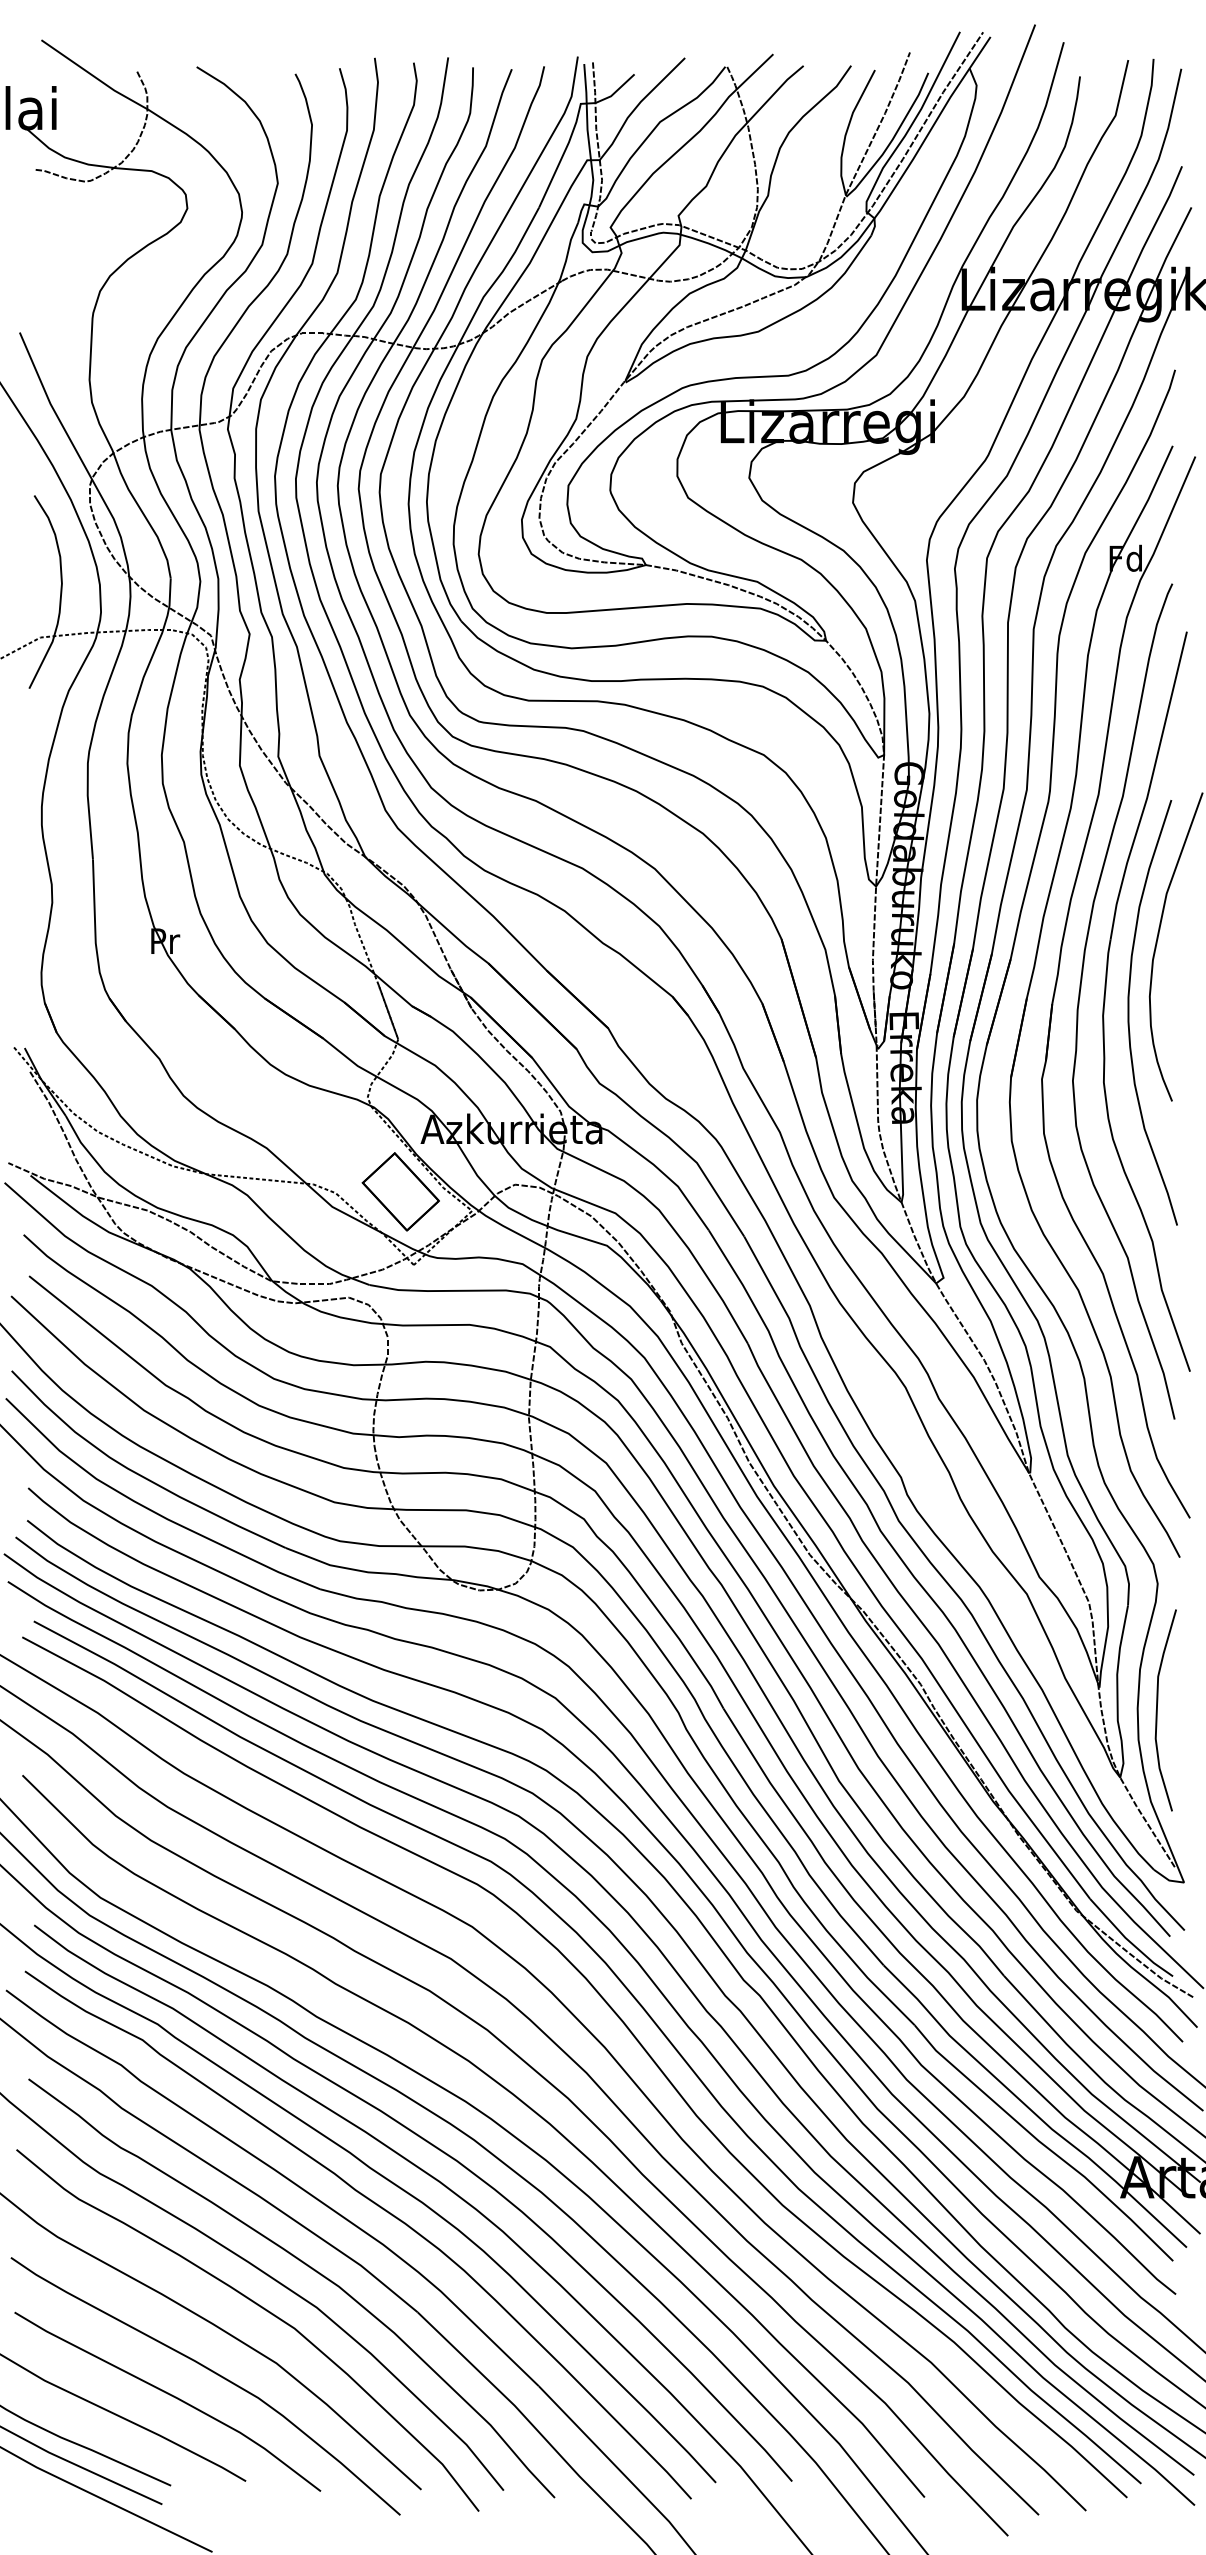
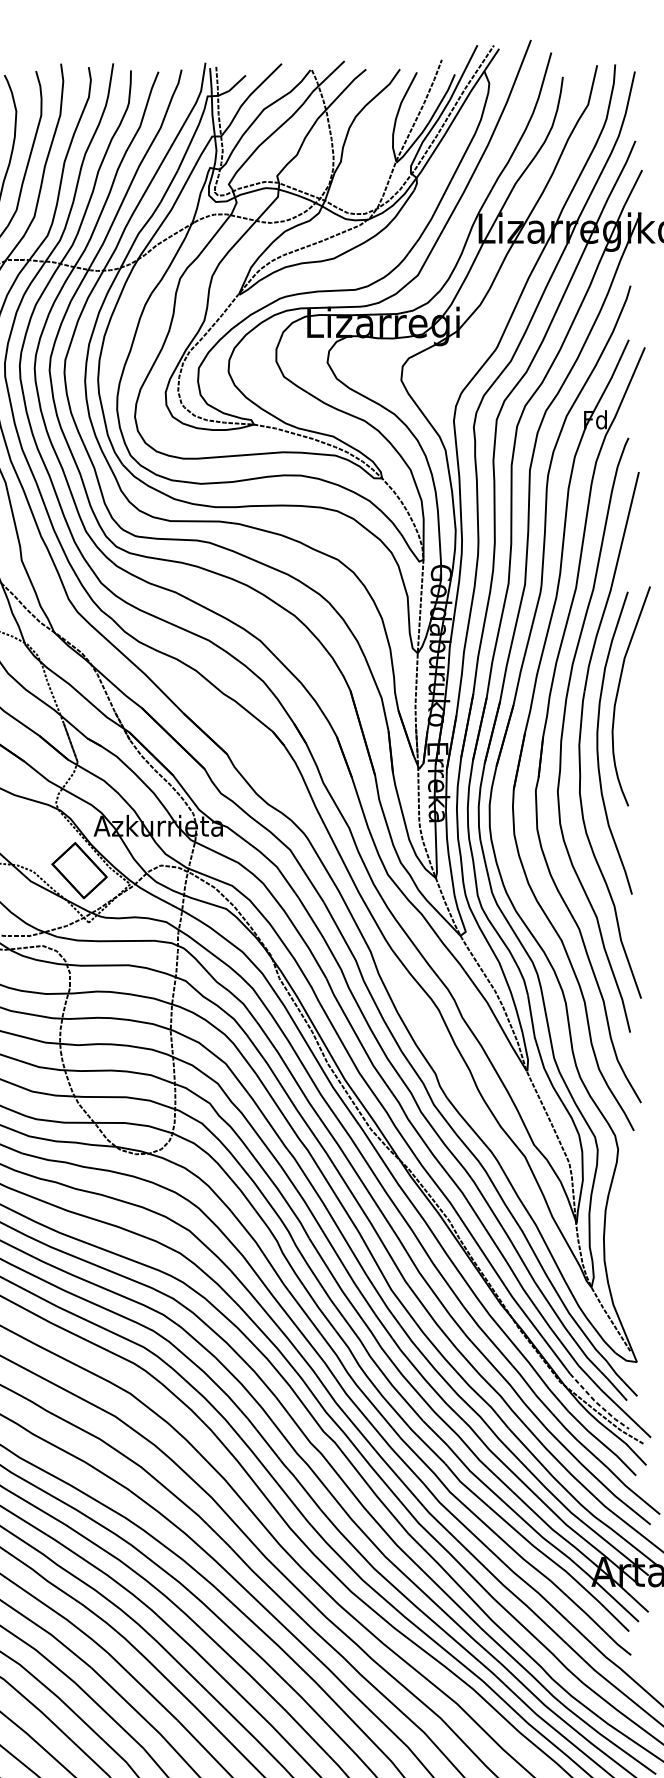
curve: (1157, 1710) -> (618, 1239), removed
line: (1129, 1941) -> (598, 1404), solid -> dashed

